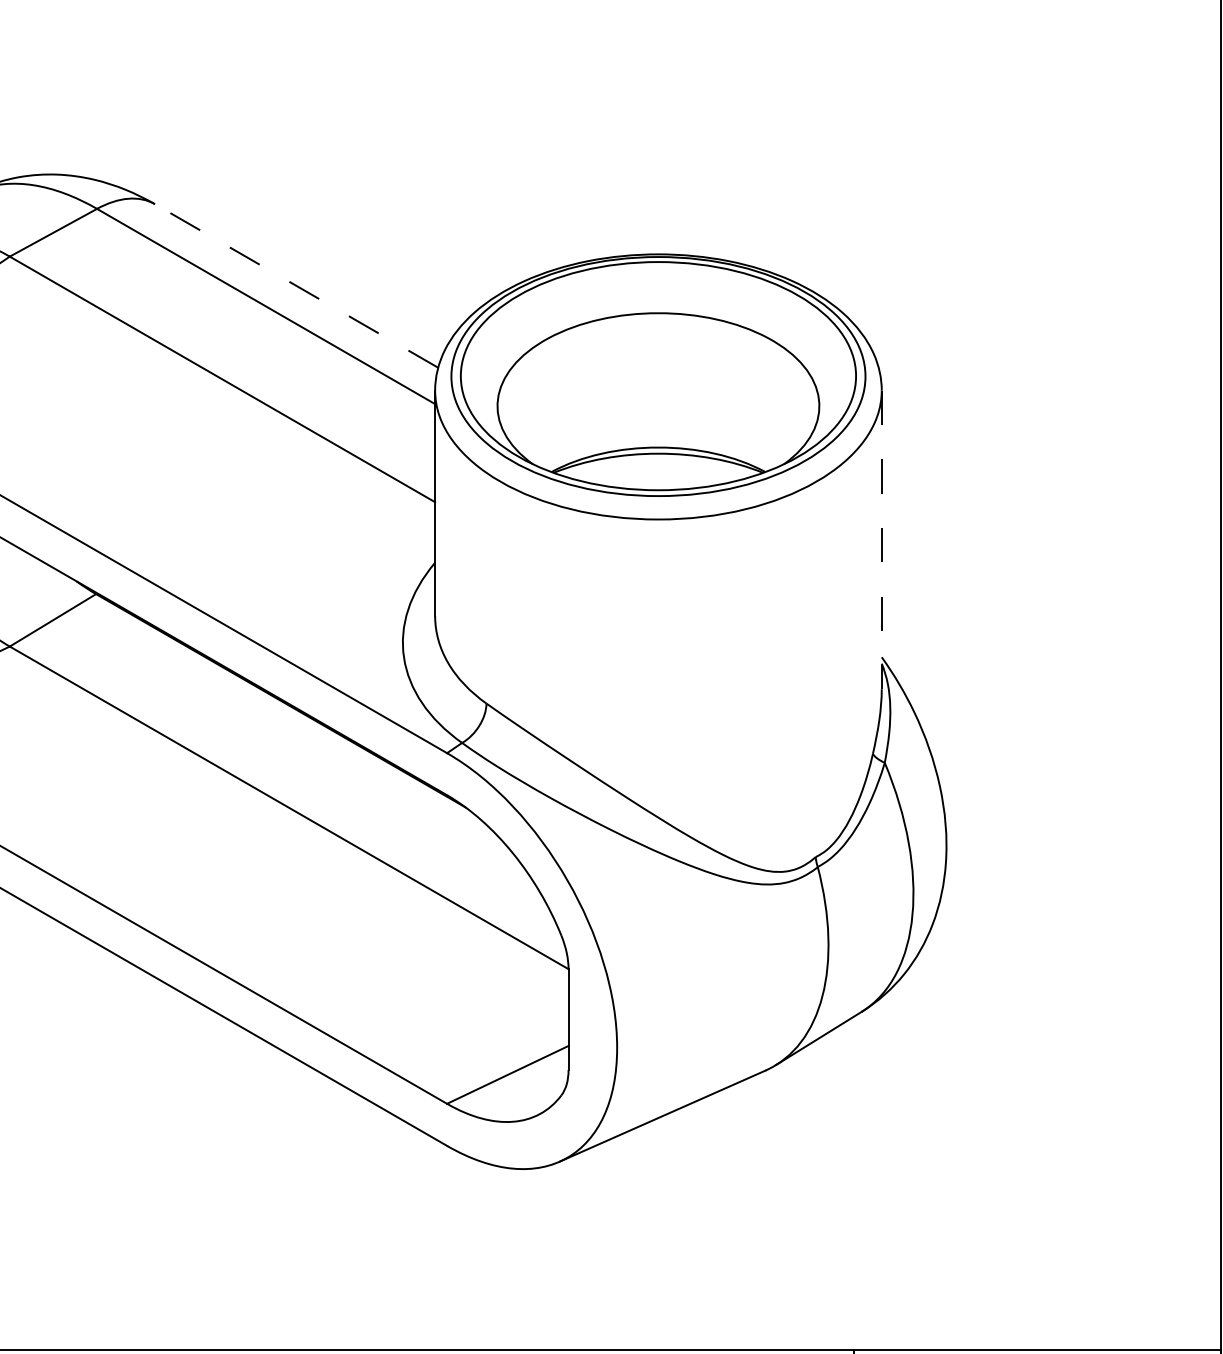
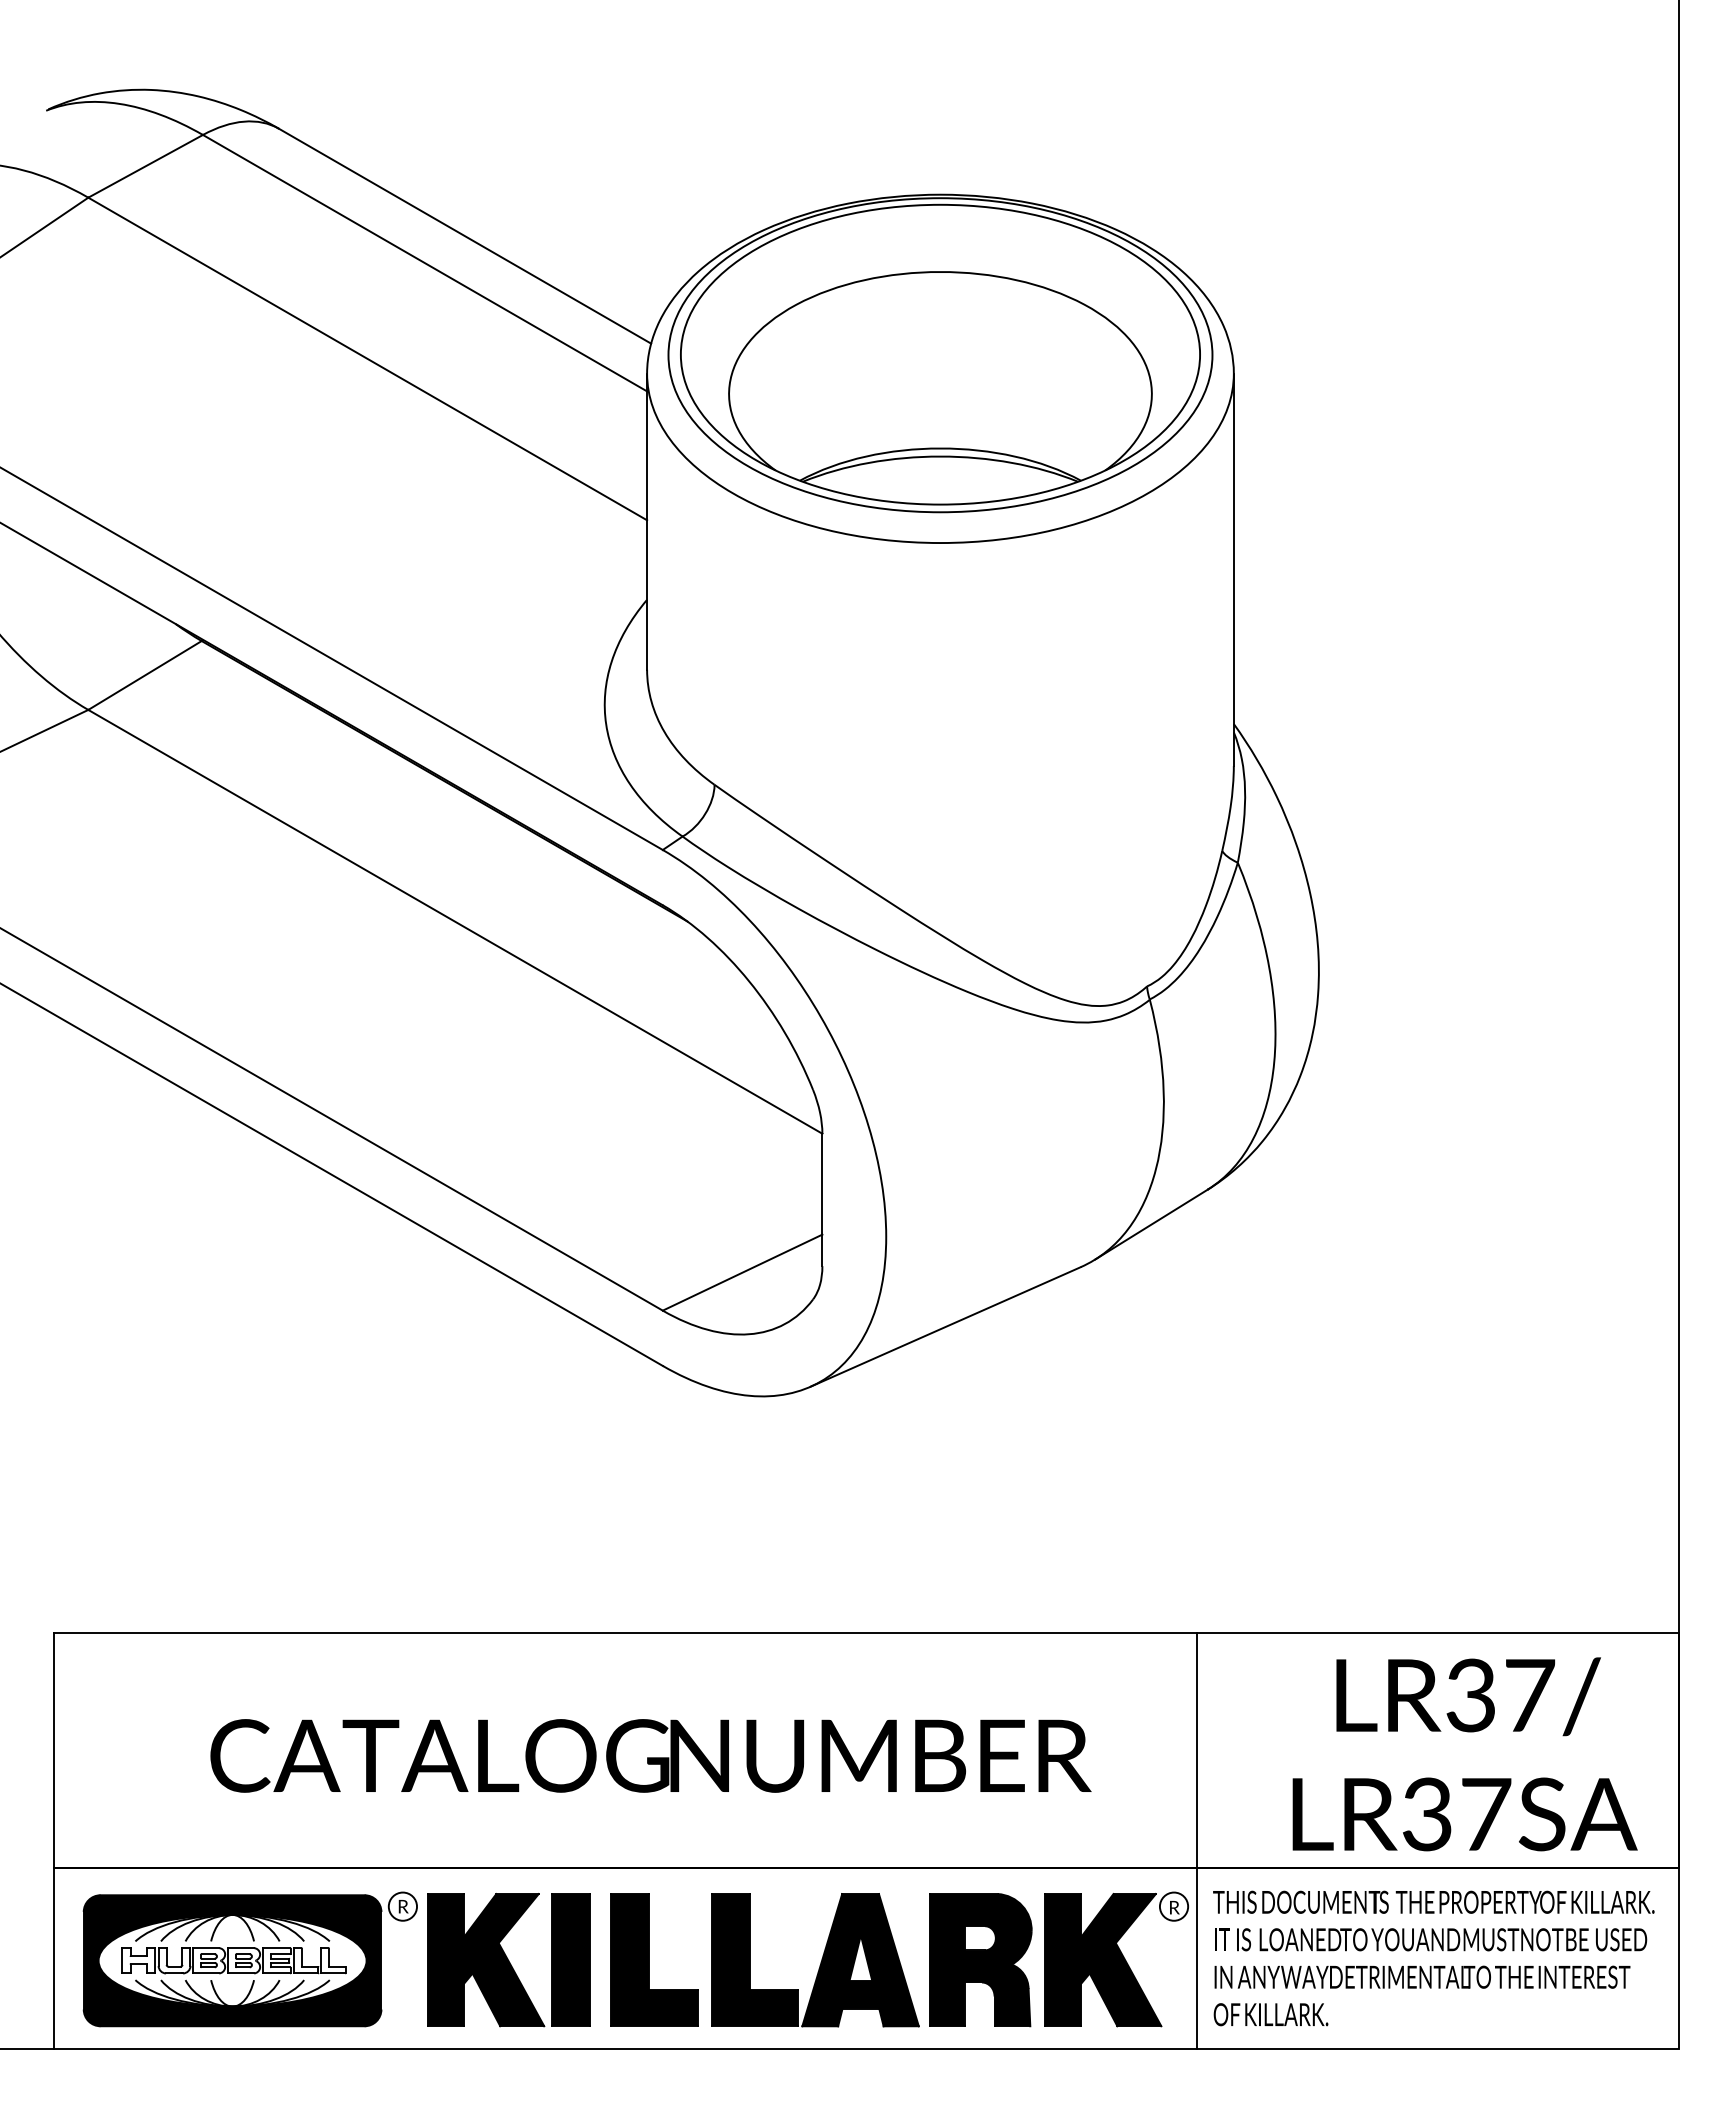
line: (296, 286) -> (465, 236), dashed -> solid
line: (881, 540) -> (1233, 570), dashed -> solid

